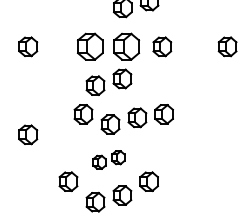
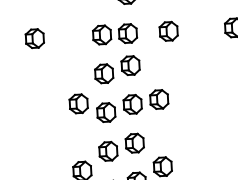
part: (108, 46) -> (115, 33), size x0.71
part: (123, 119) -> (118, 106), moved
part: (28, 134) -> (39, 126), removed
part: (108, 159) -> (121, 146), size x1.43

